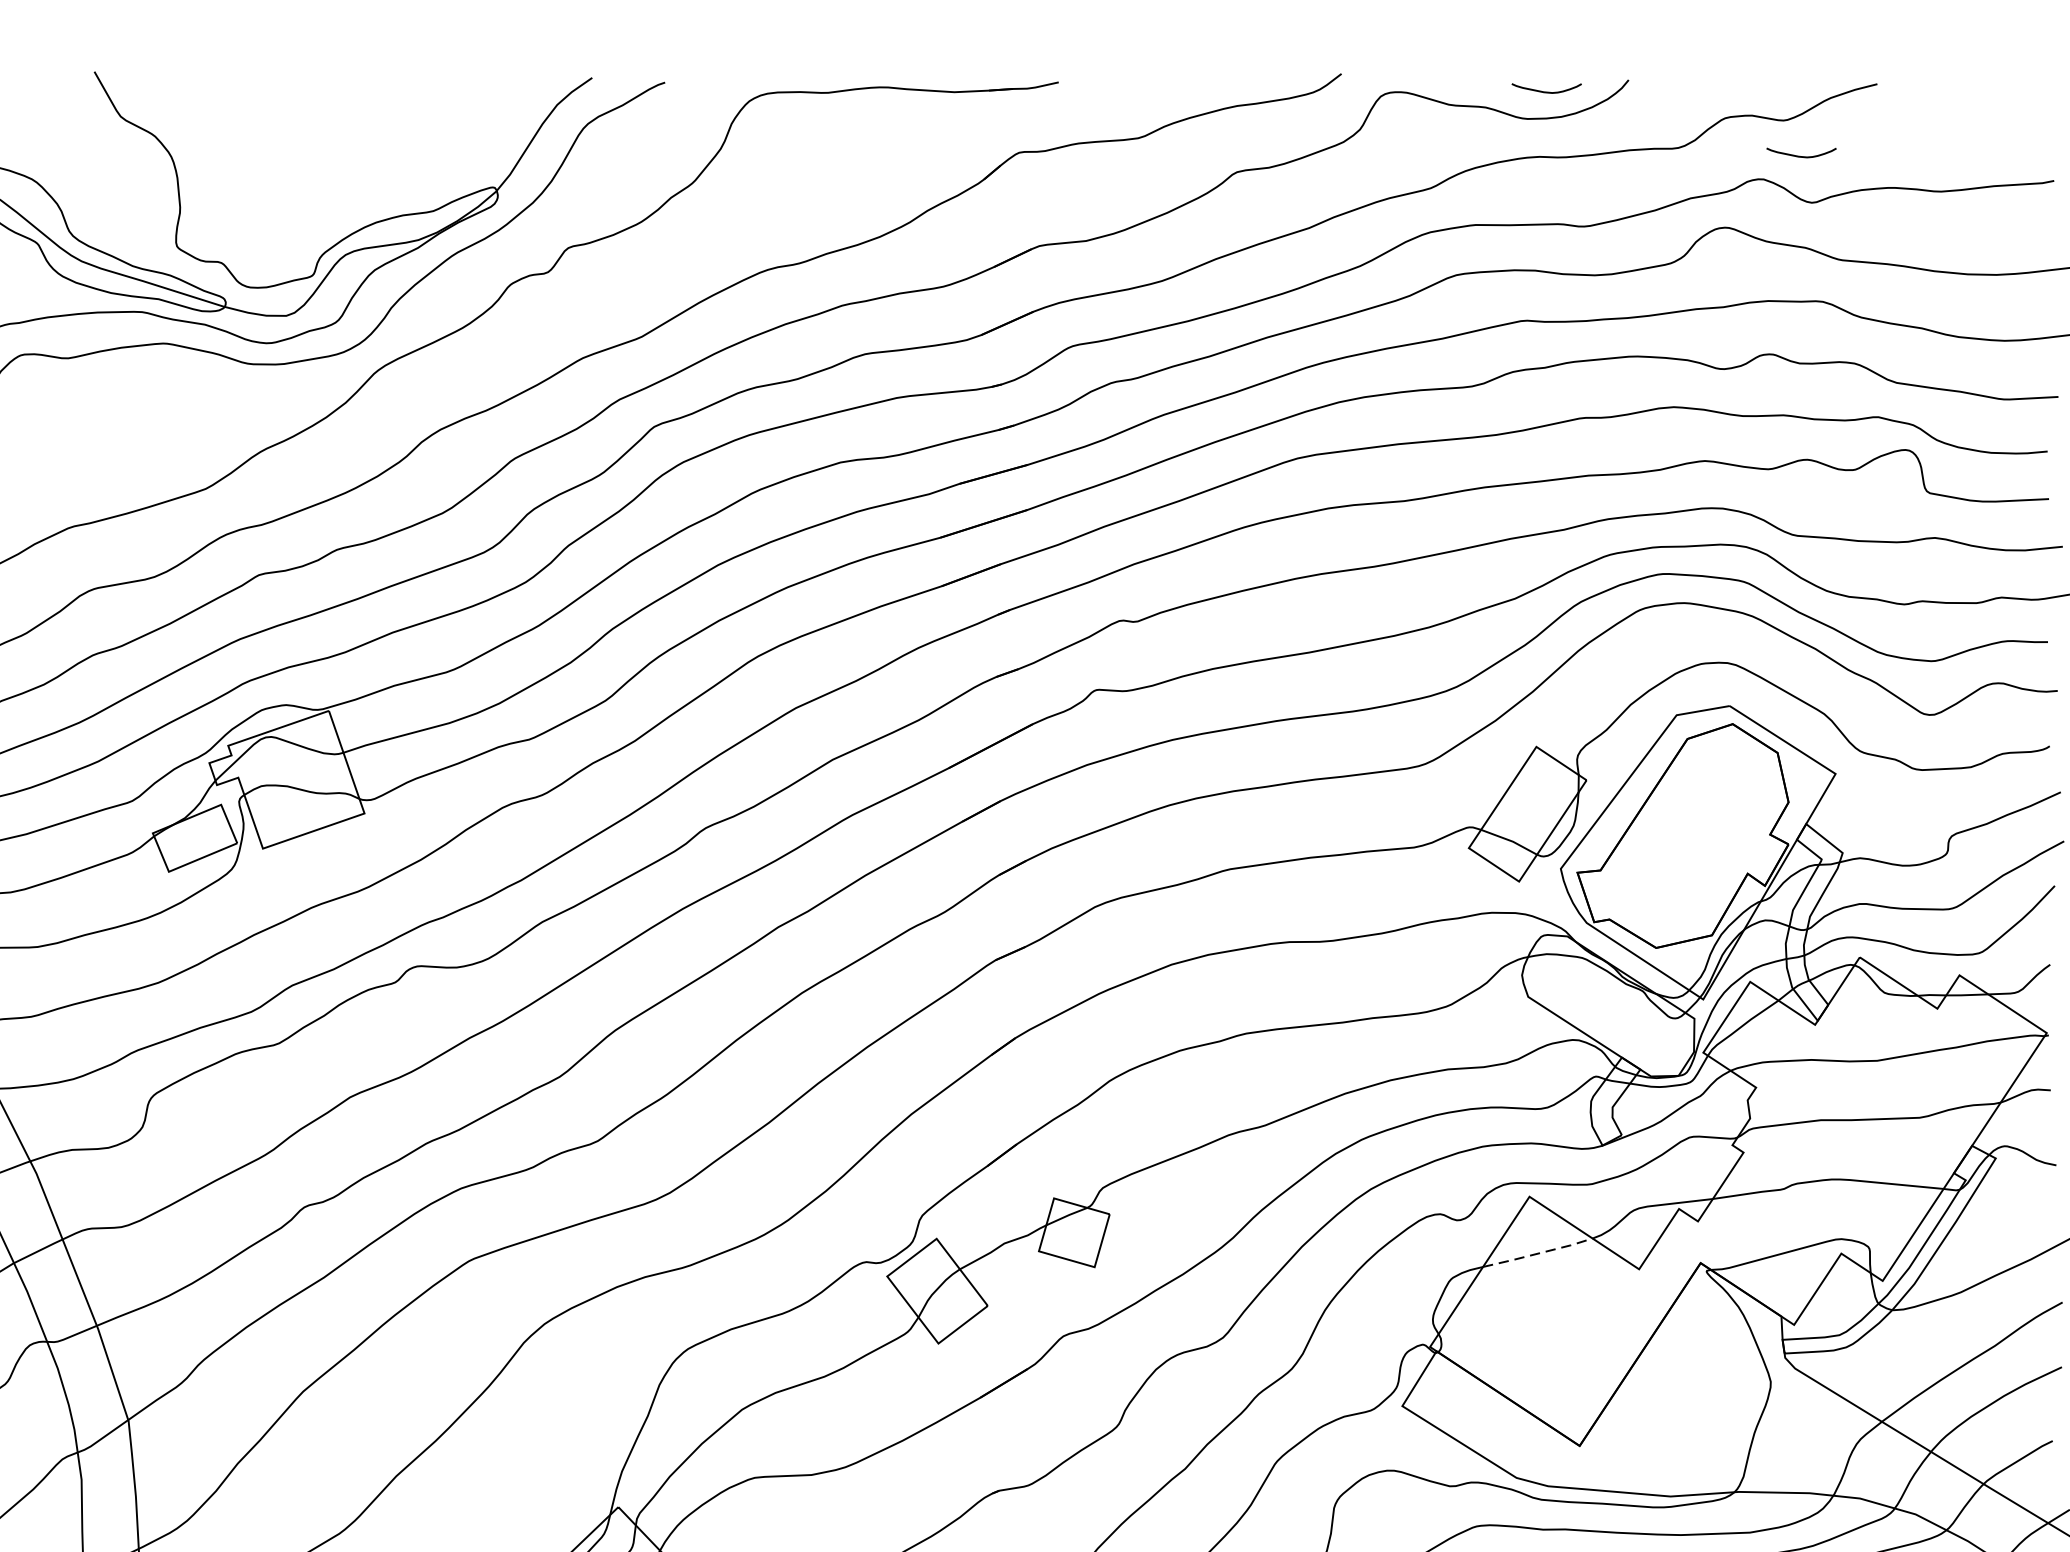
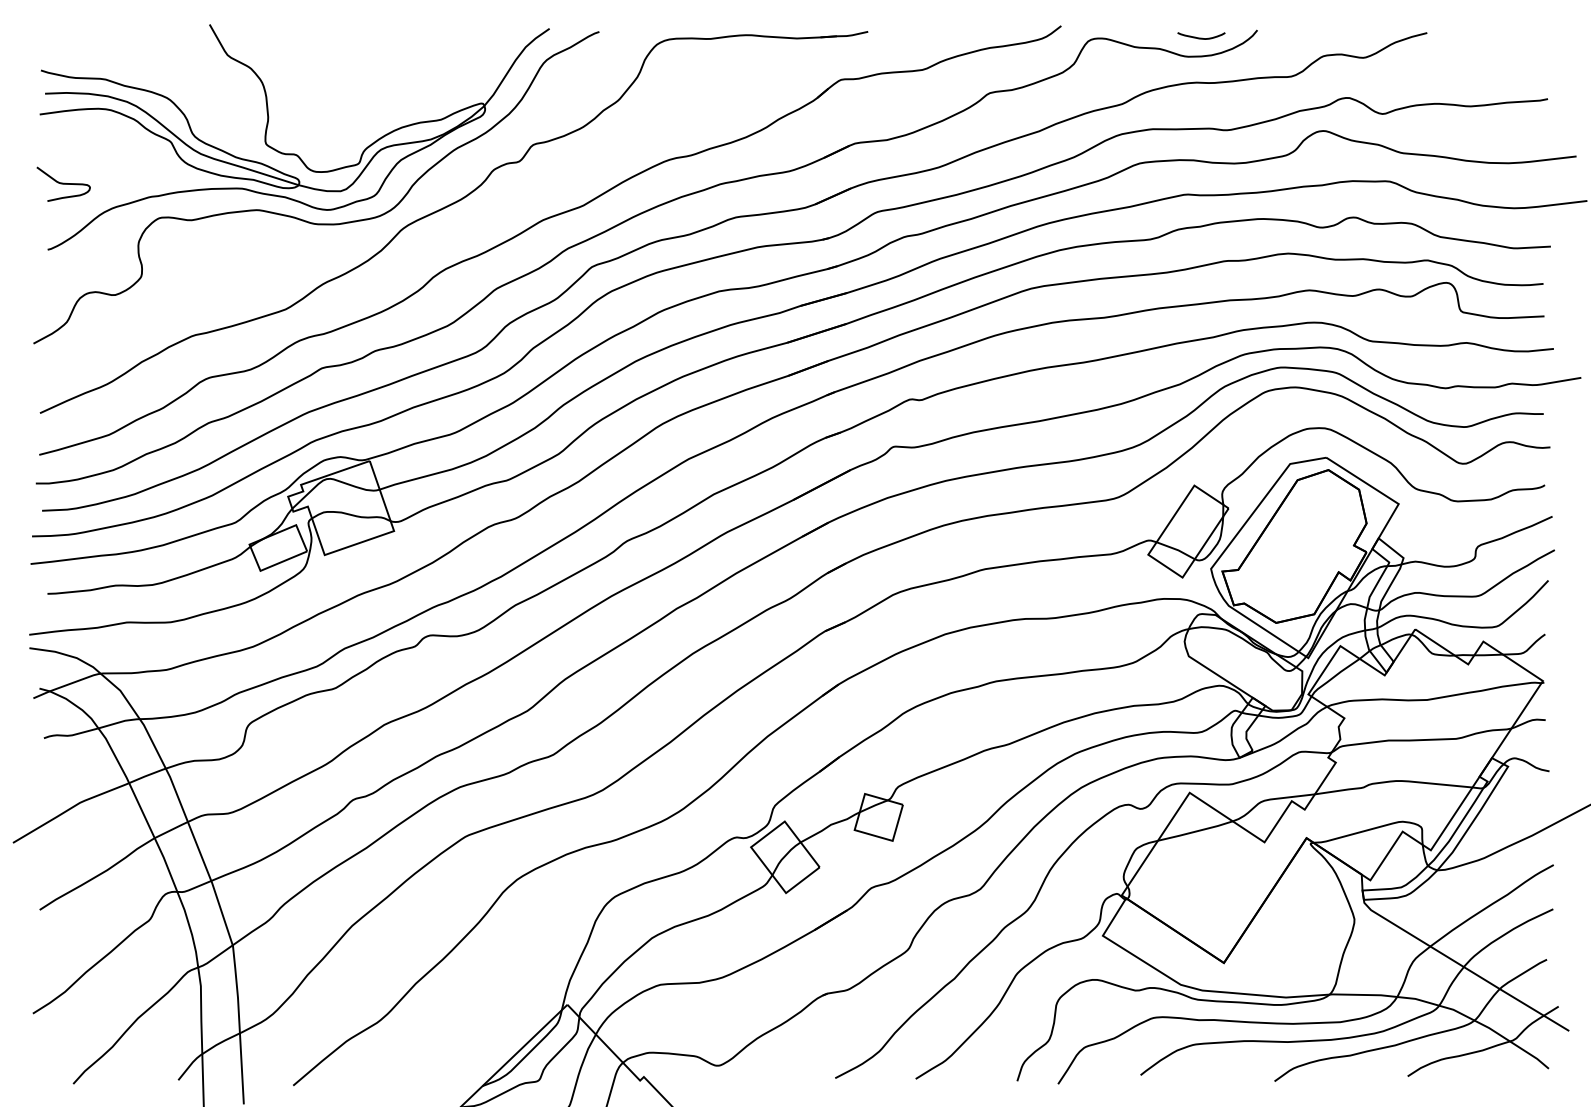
curve: (1801, 155) -> (1375, 81), removed
line: (1538, 1253) -> (1195, 831), dashed -> solid

